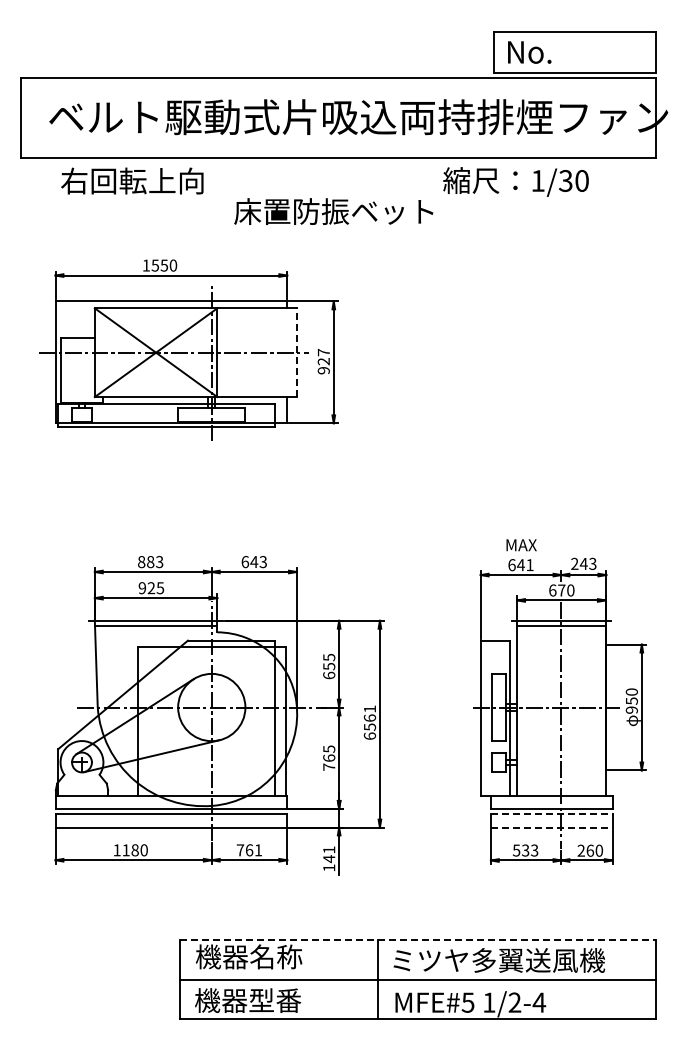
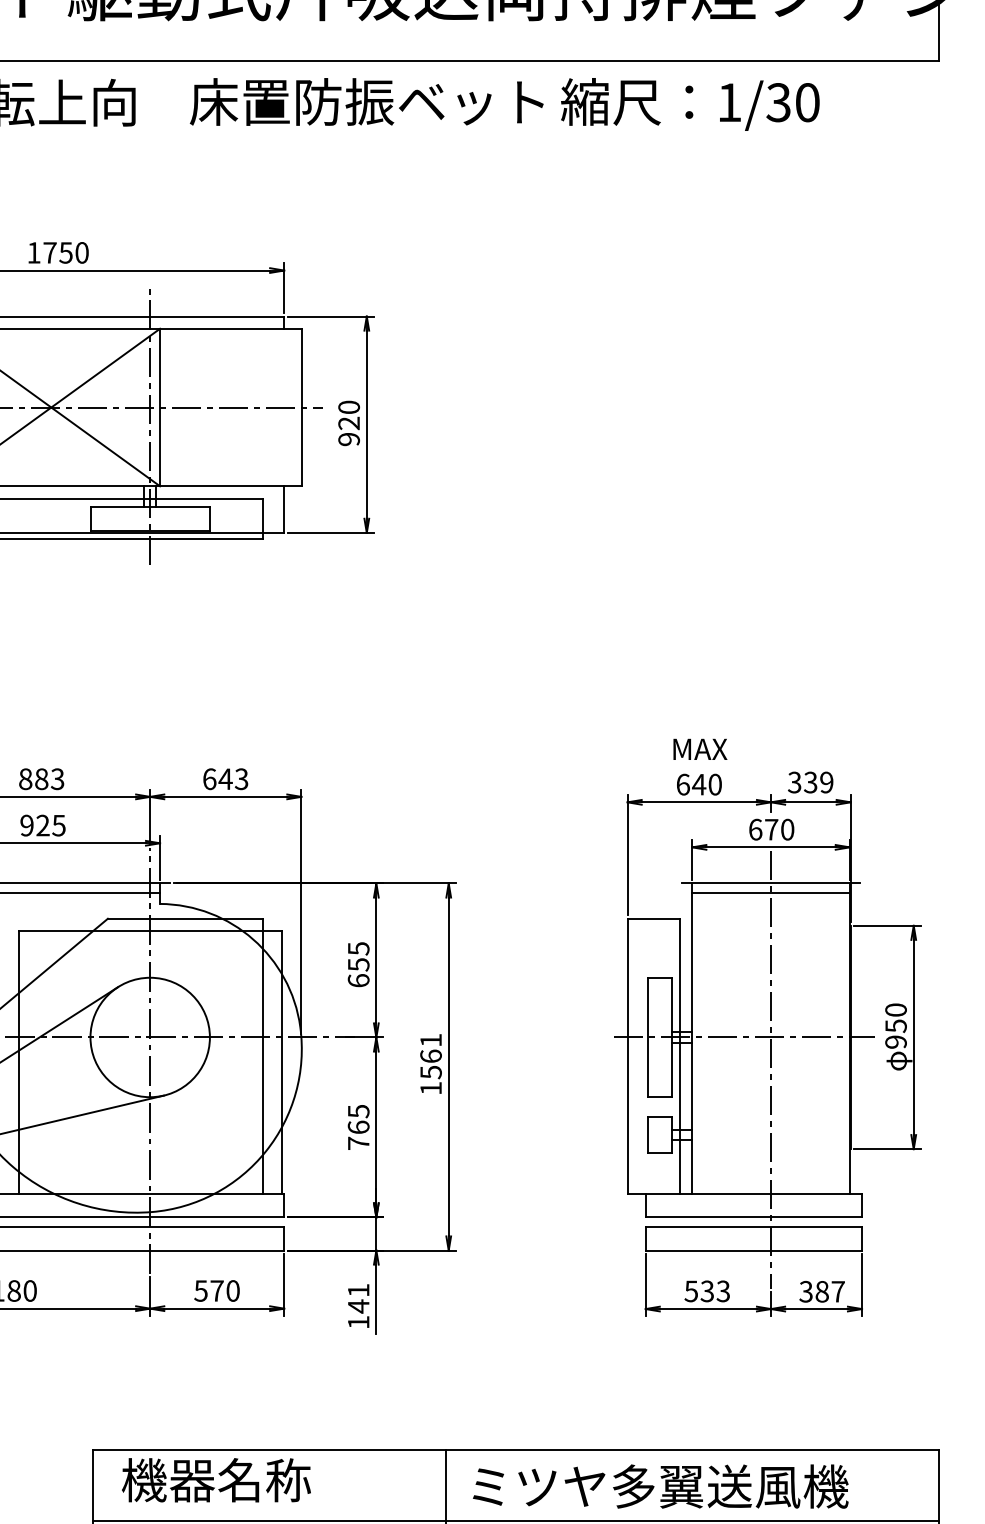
text: (333, 211) -> (366, 101), moved
text: (155, 265) -> (50, 252), 1550 -> 1750
line: (297, 352) -> (302, 407), dashed -> solid
text: (323, 352) -> (348, 407), 927 -> 920
text: (583, 563) -> (810, 781), 243 -> 339
text: (529, 565) -> (714, 785), 641 -> 640
text: (369, 735) -> (430, 1087), 6561 -> 1561
line: (551, 814) -> (753, 1227), dashed -> solid
line: (551, 827) -> (753, 1250), dashed -> solid
text: (249, 850) -> (217, 1291), 761 -> 570
text: (590, 850) -> (822, 1291), 260 -> 387
line: (418, 940) -> (517, 1451), dashed -> solid

